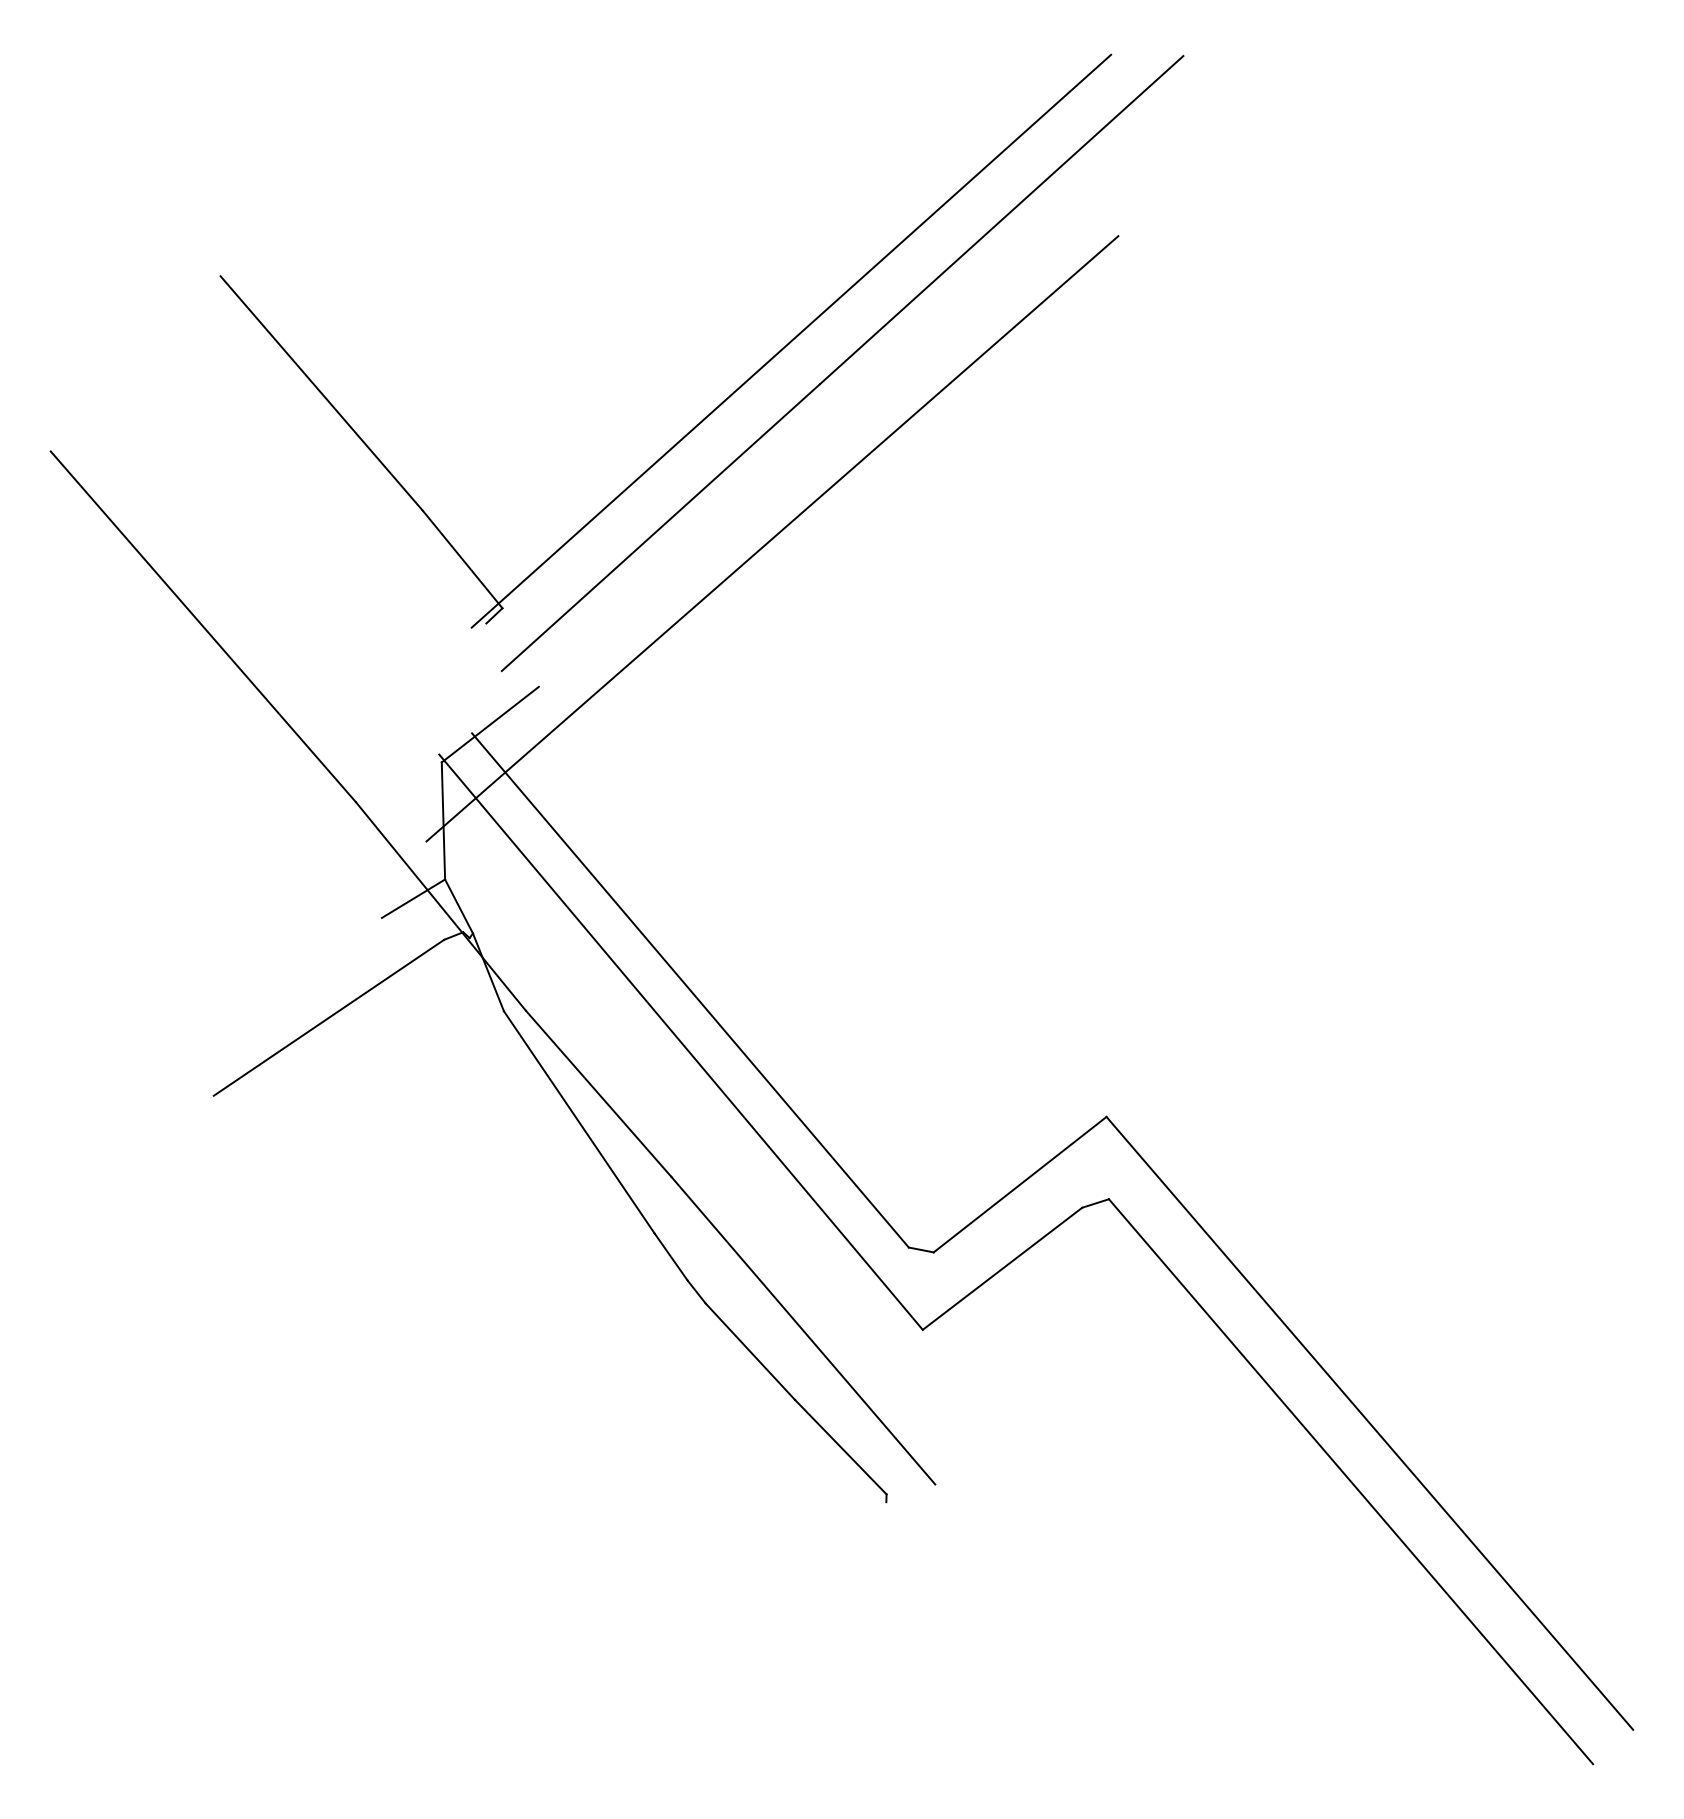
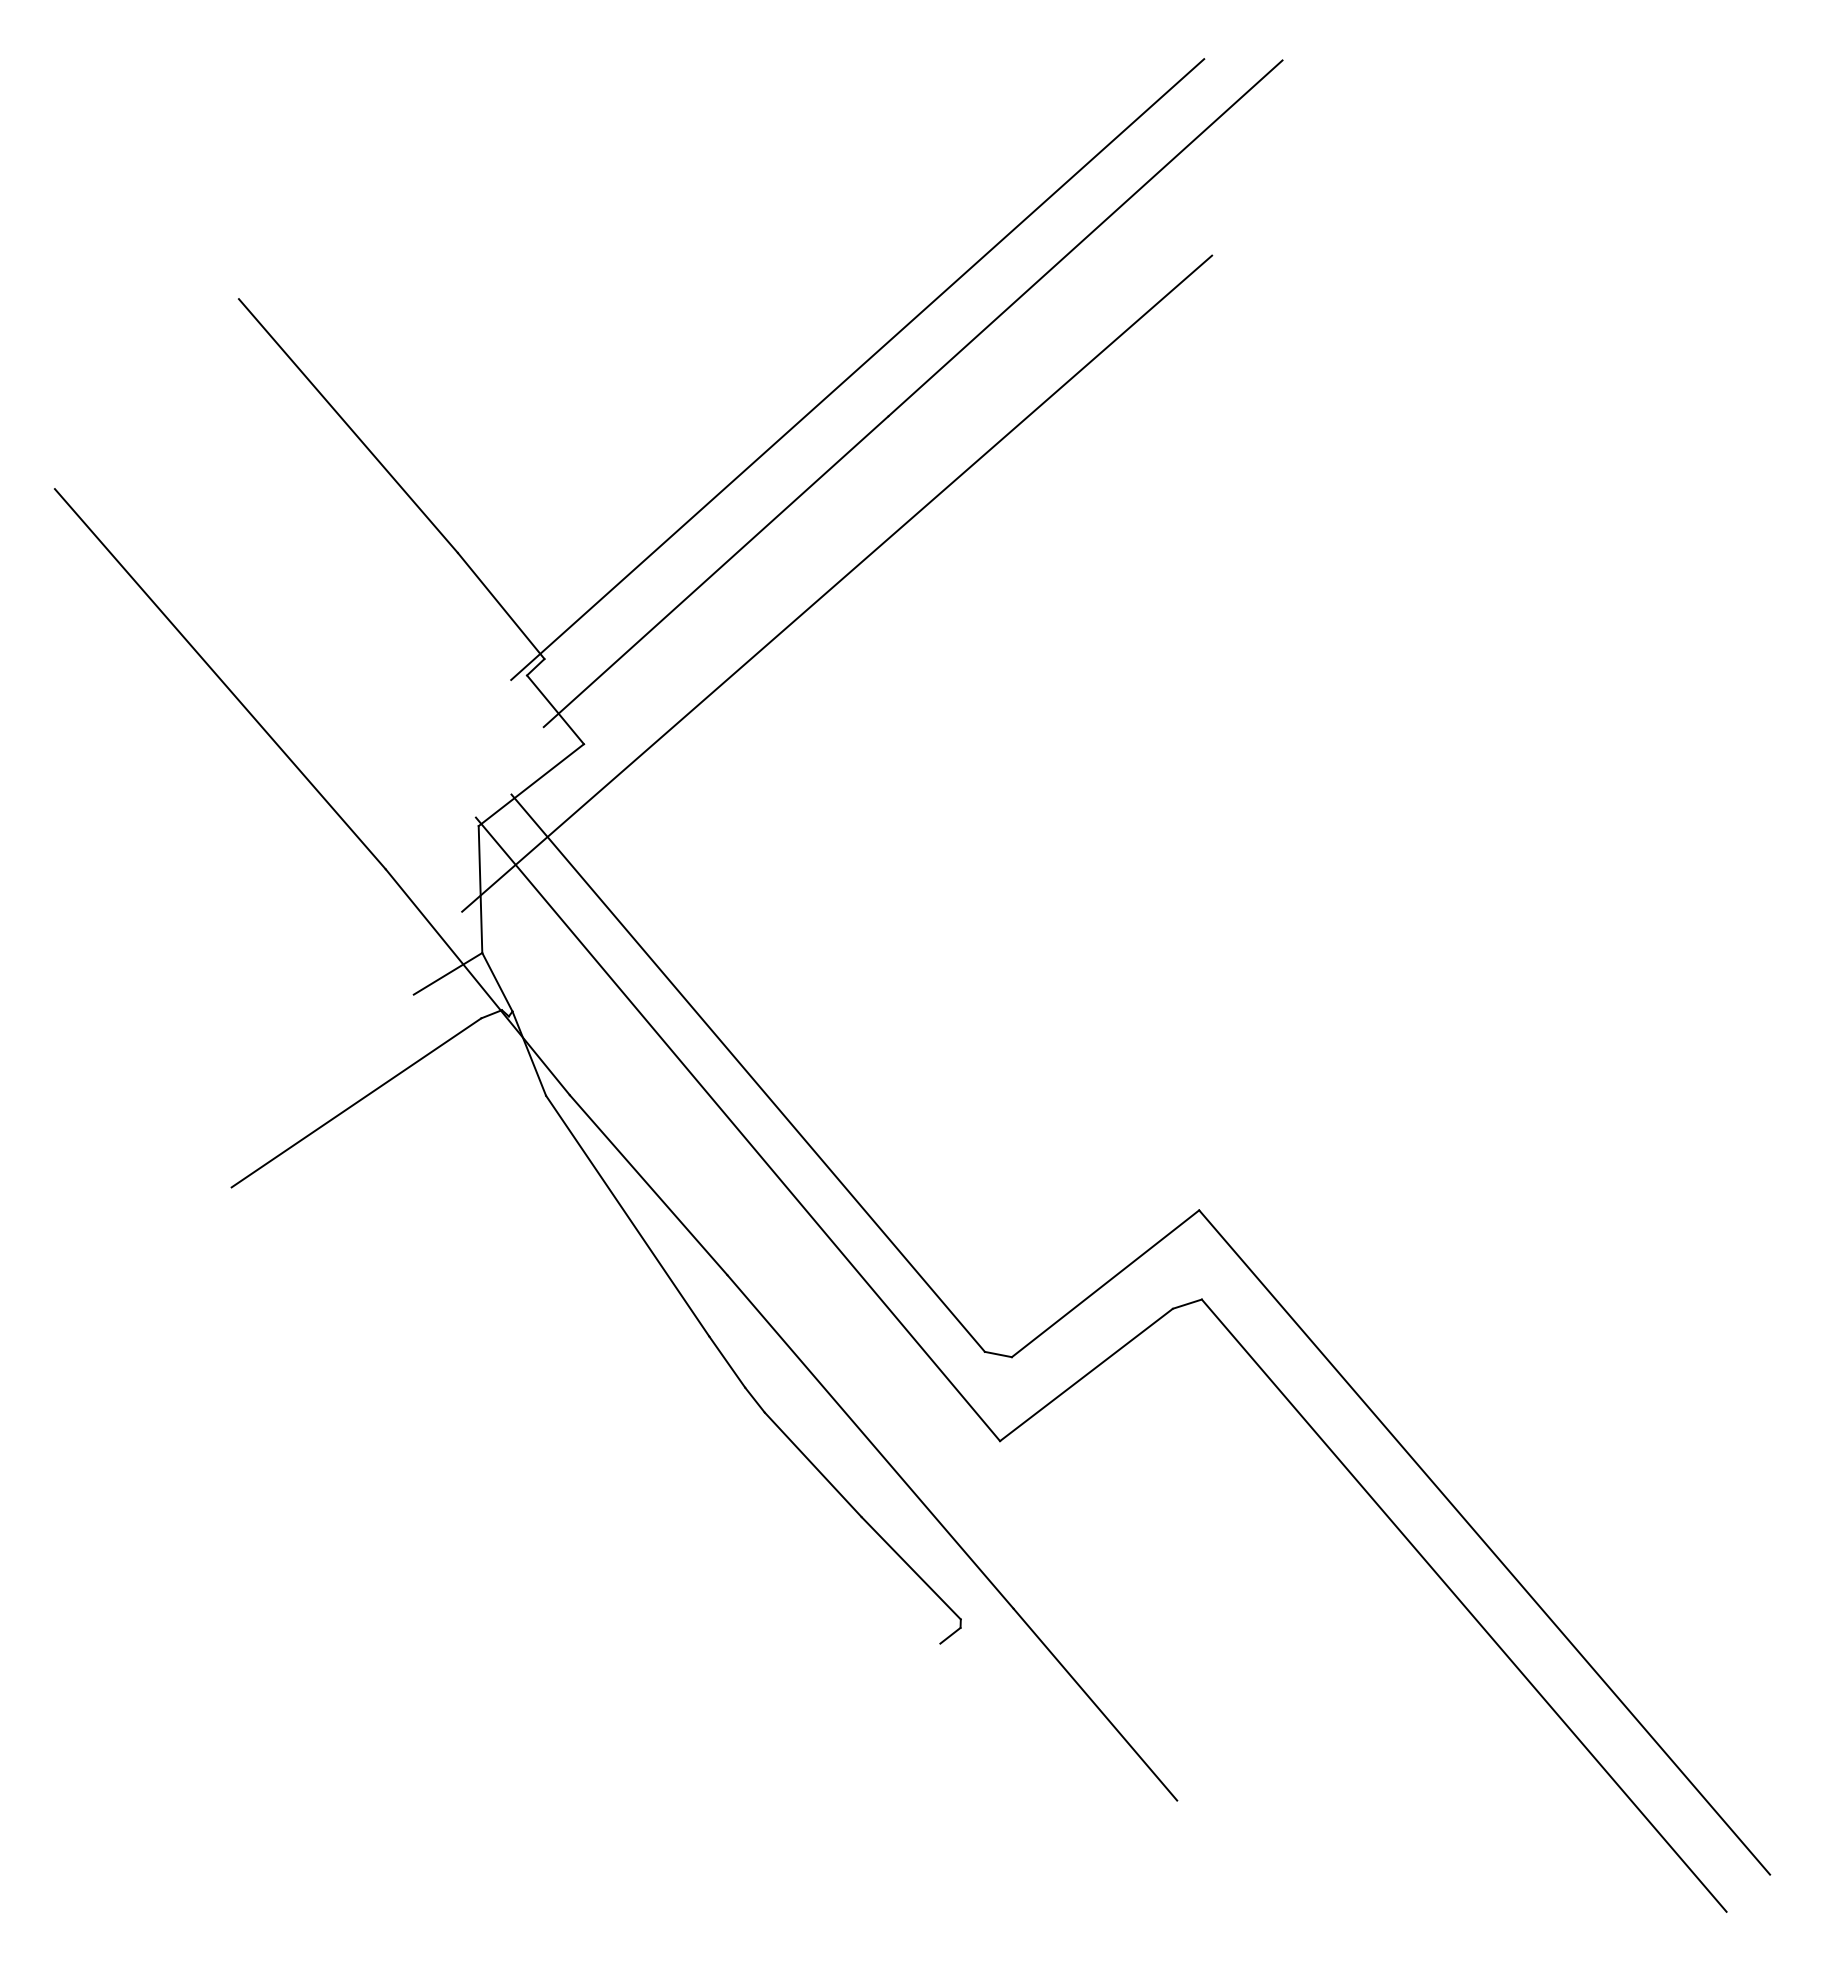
line: (512, 654) -> (555, 709), added
line: (877, 1509) -> (950, 1635), added
line: (1010, 1572) -> (1095, 1704), added

